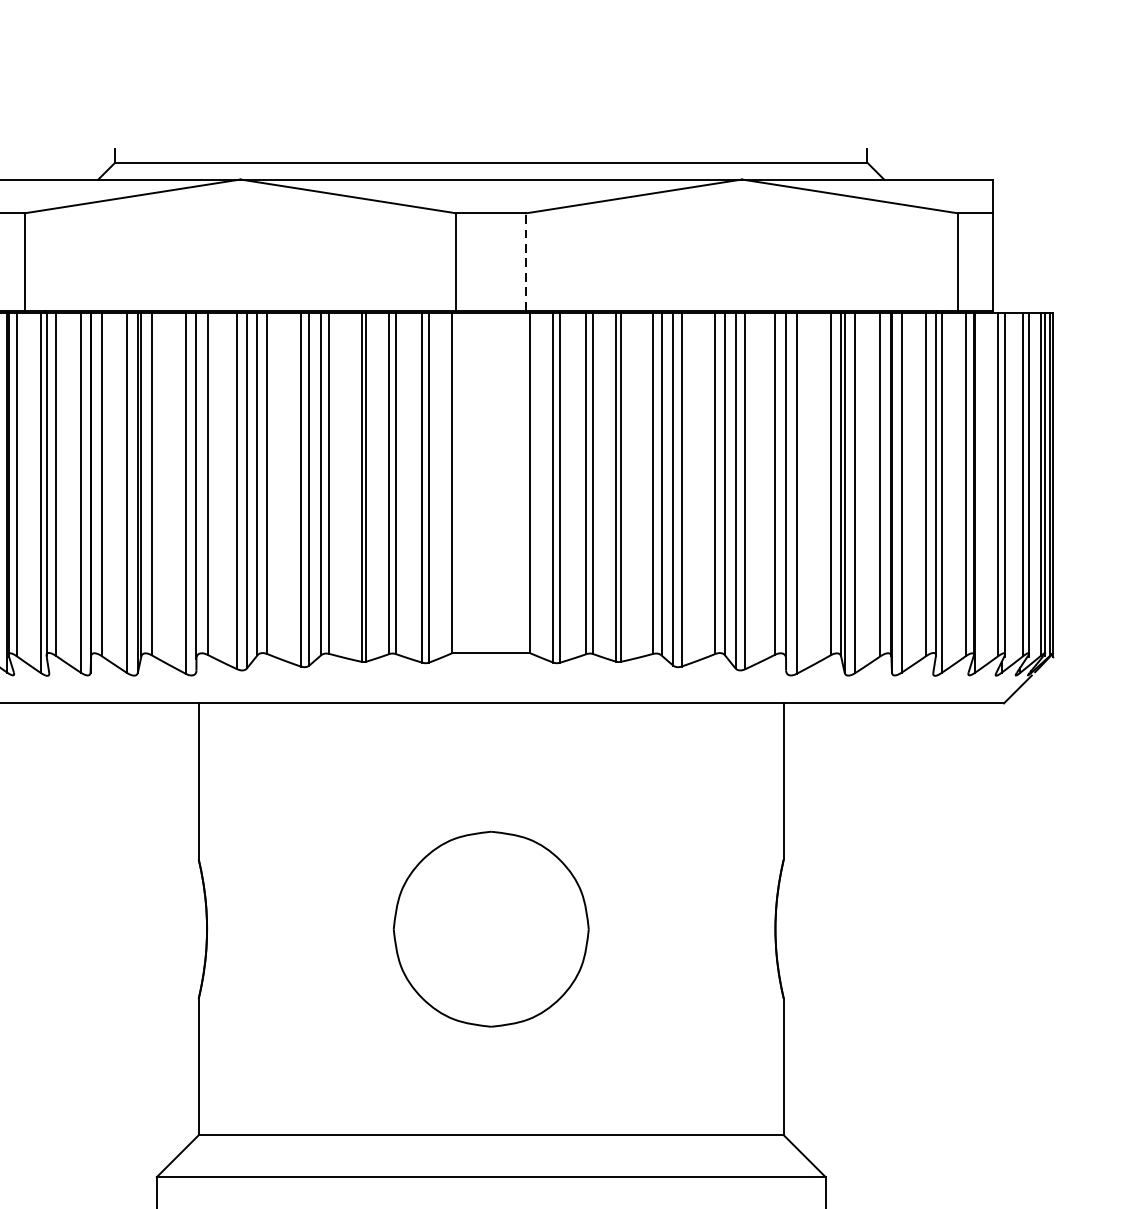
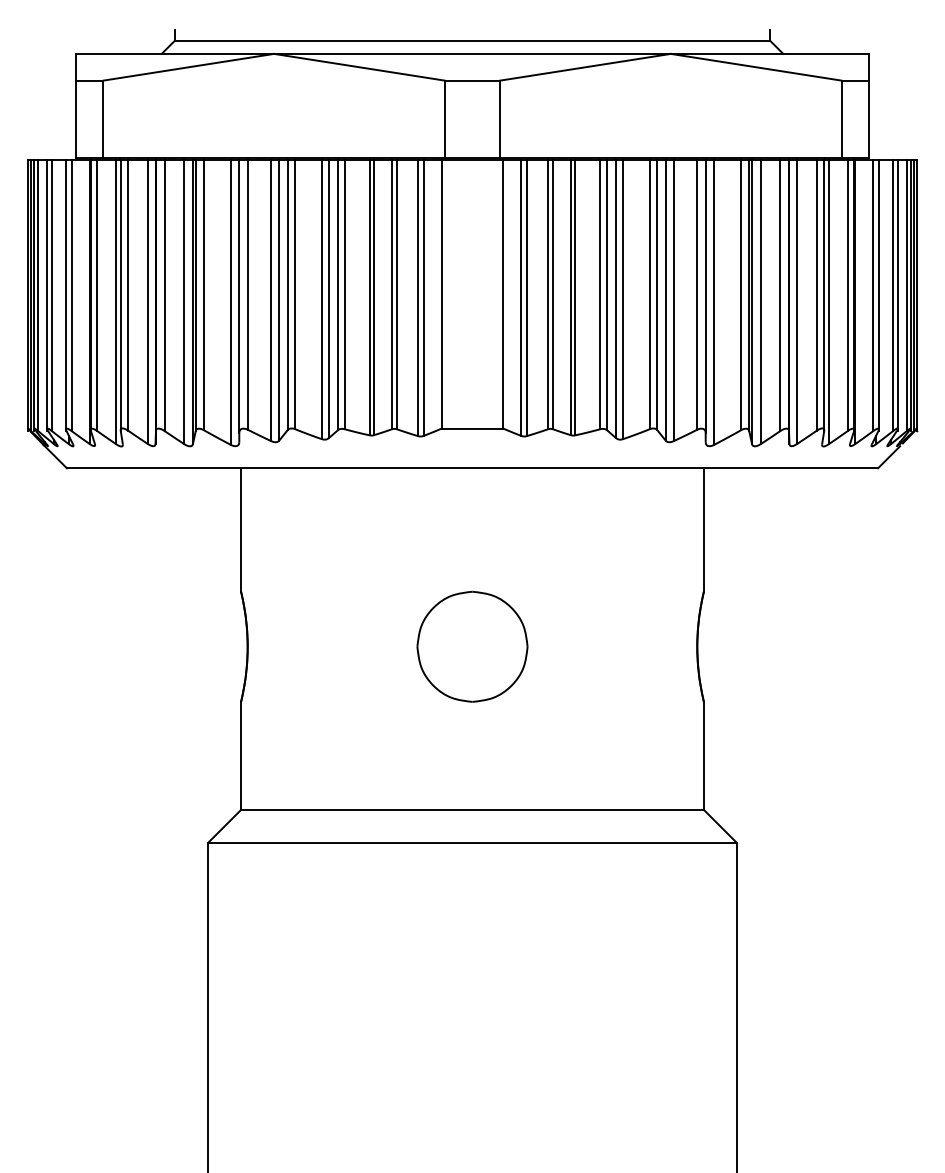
line: (526, 261) -> (500, 118), dashed -> solid
part: (491, 928) -> (472, 646), size x0.71

